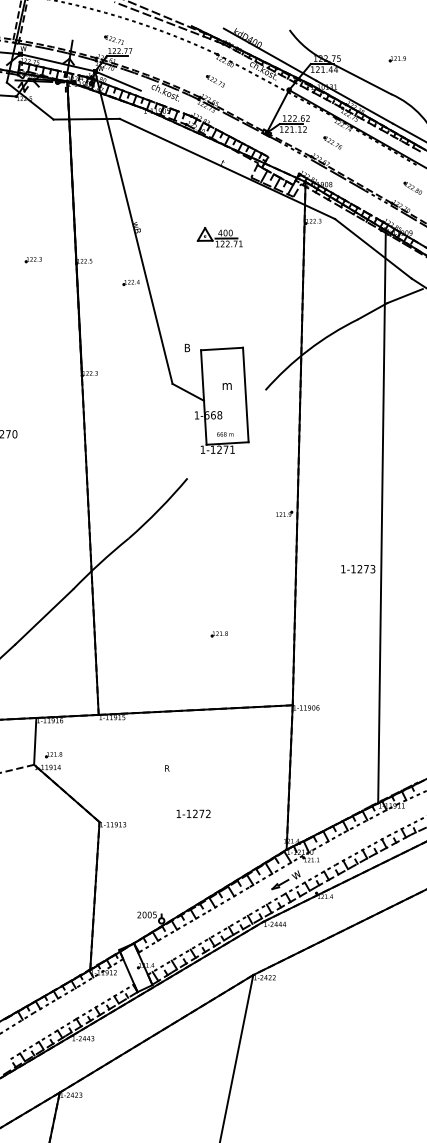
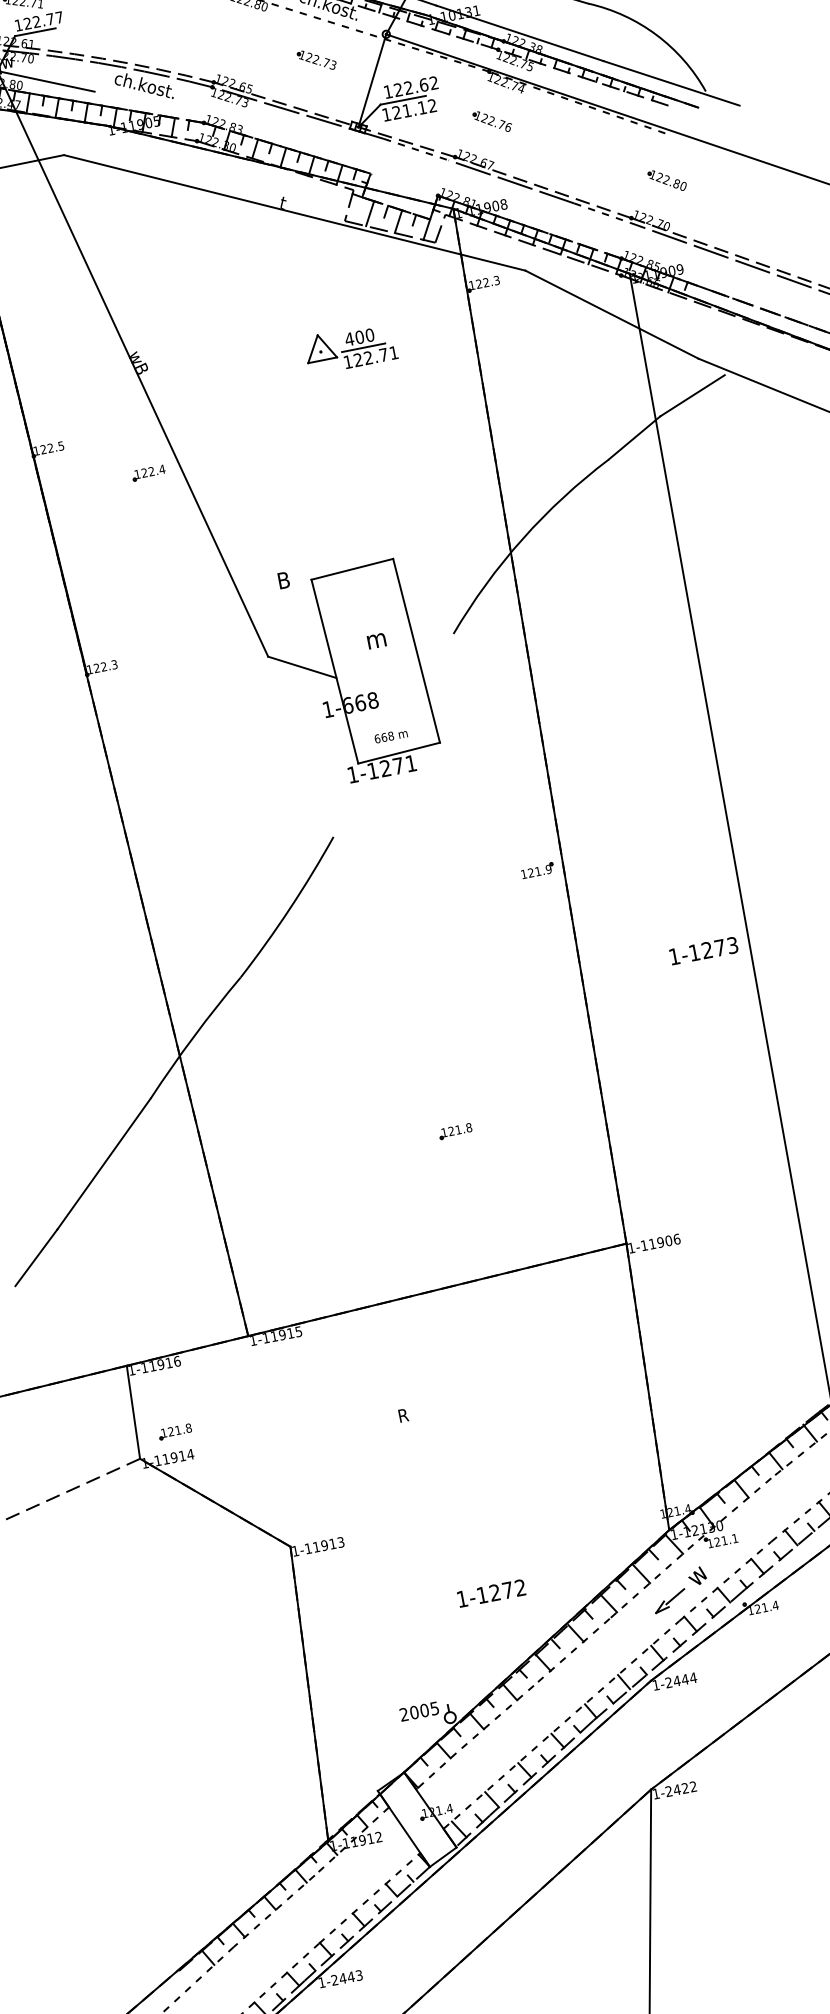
part: (215, 81) -> (316, 60), moved
part: (219, 237) -> (349, 348), moved
text: (193, 813) -> (491, 1592), moved

